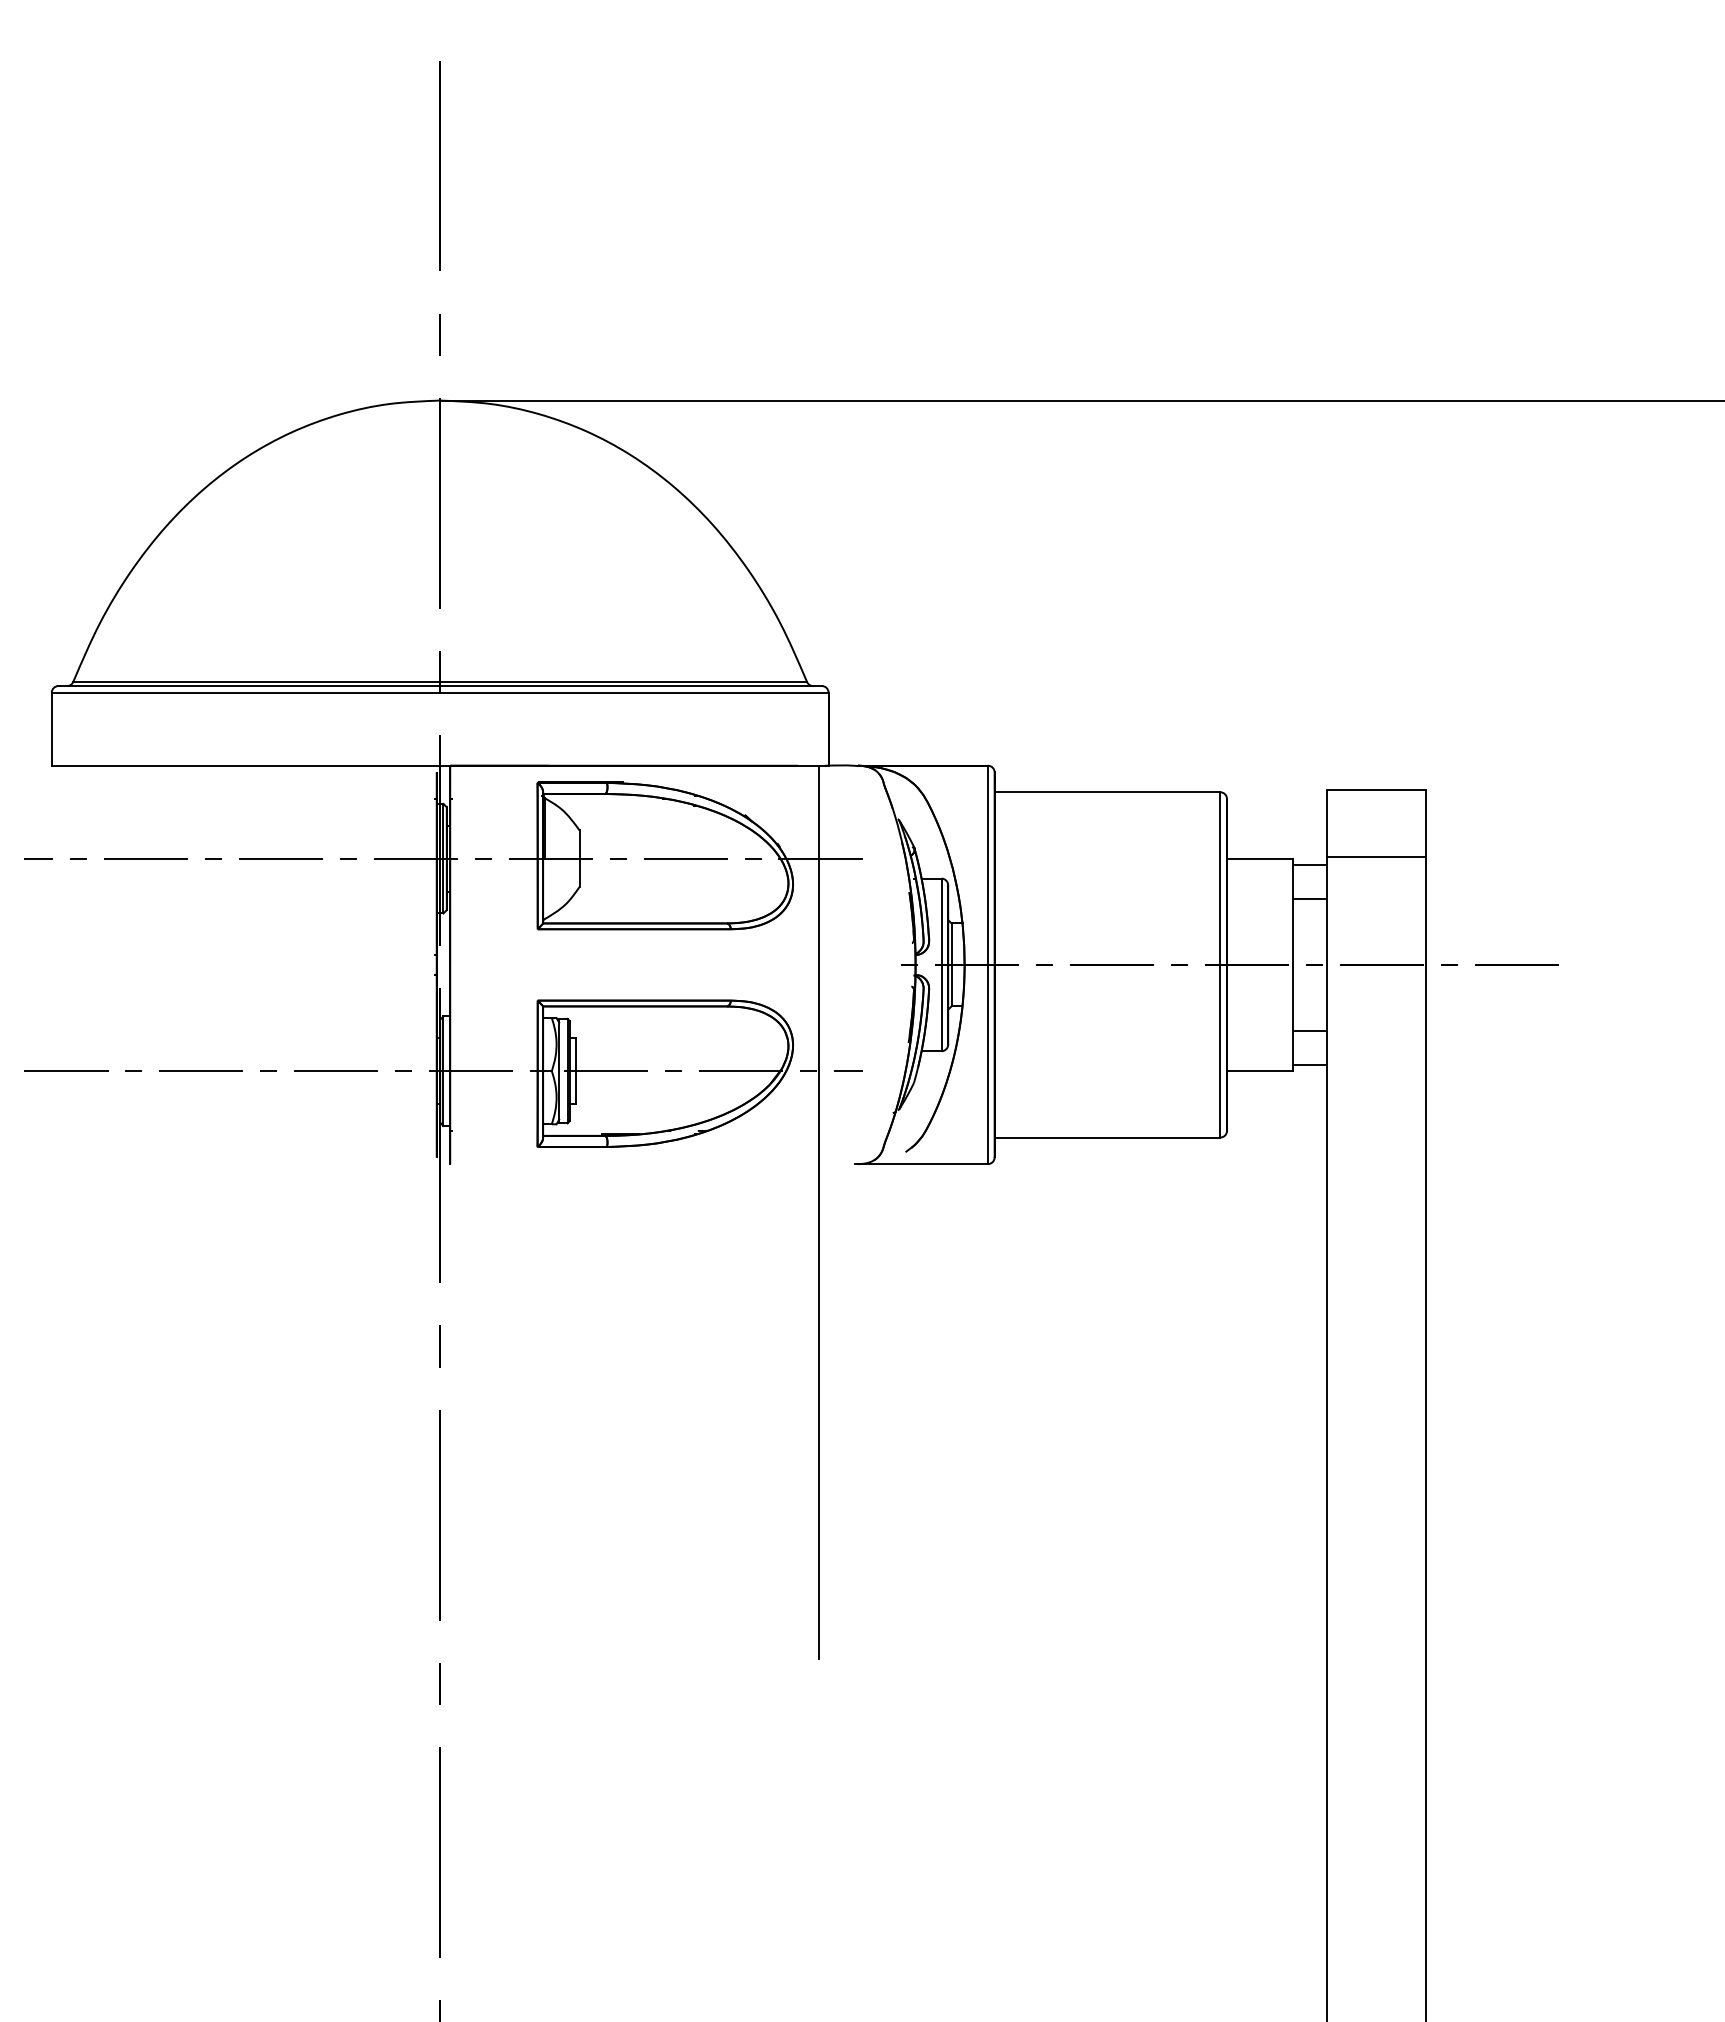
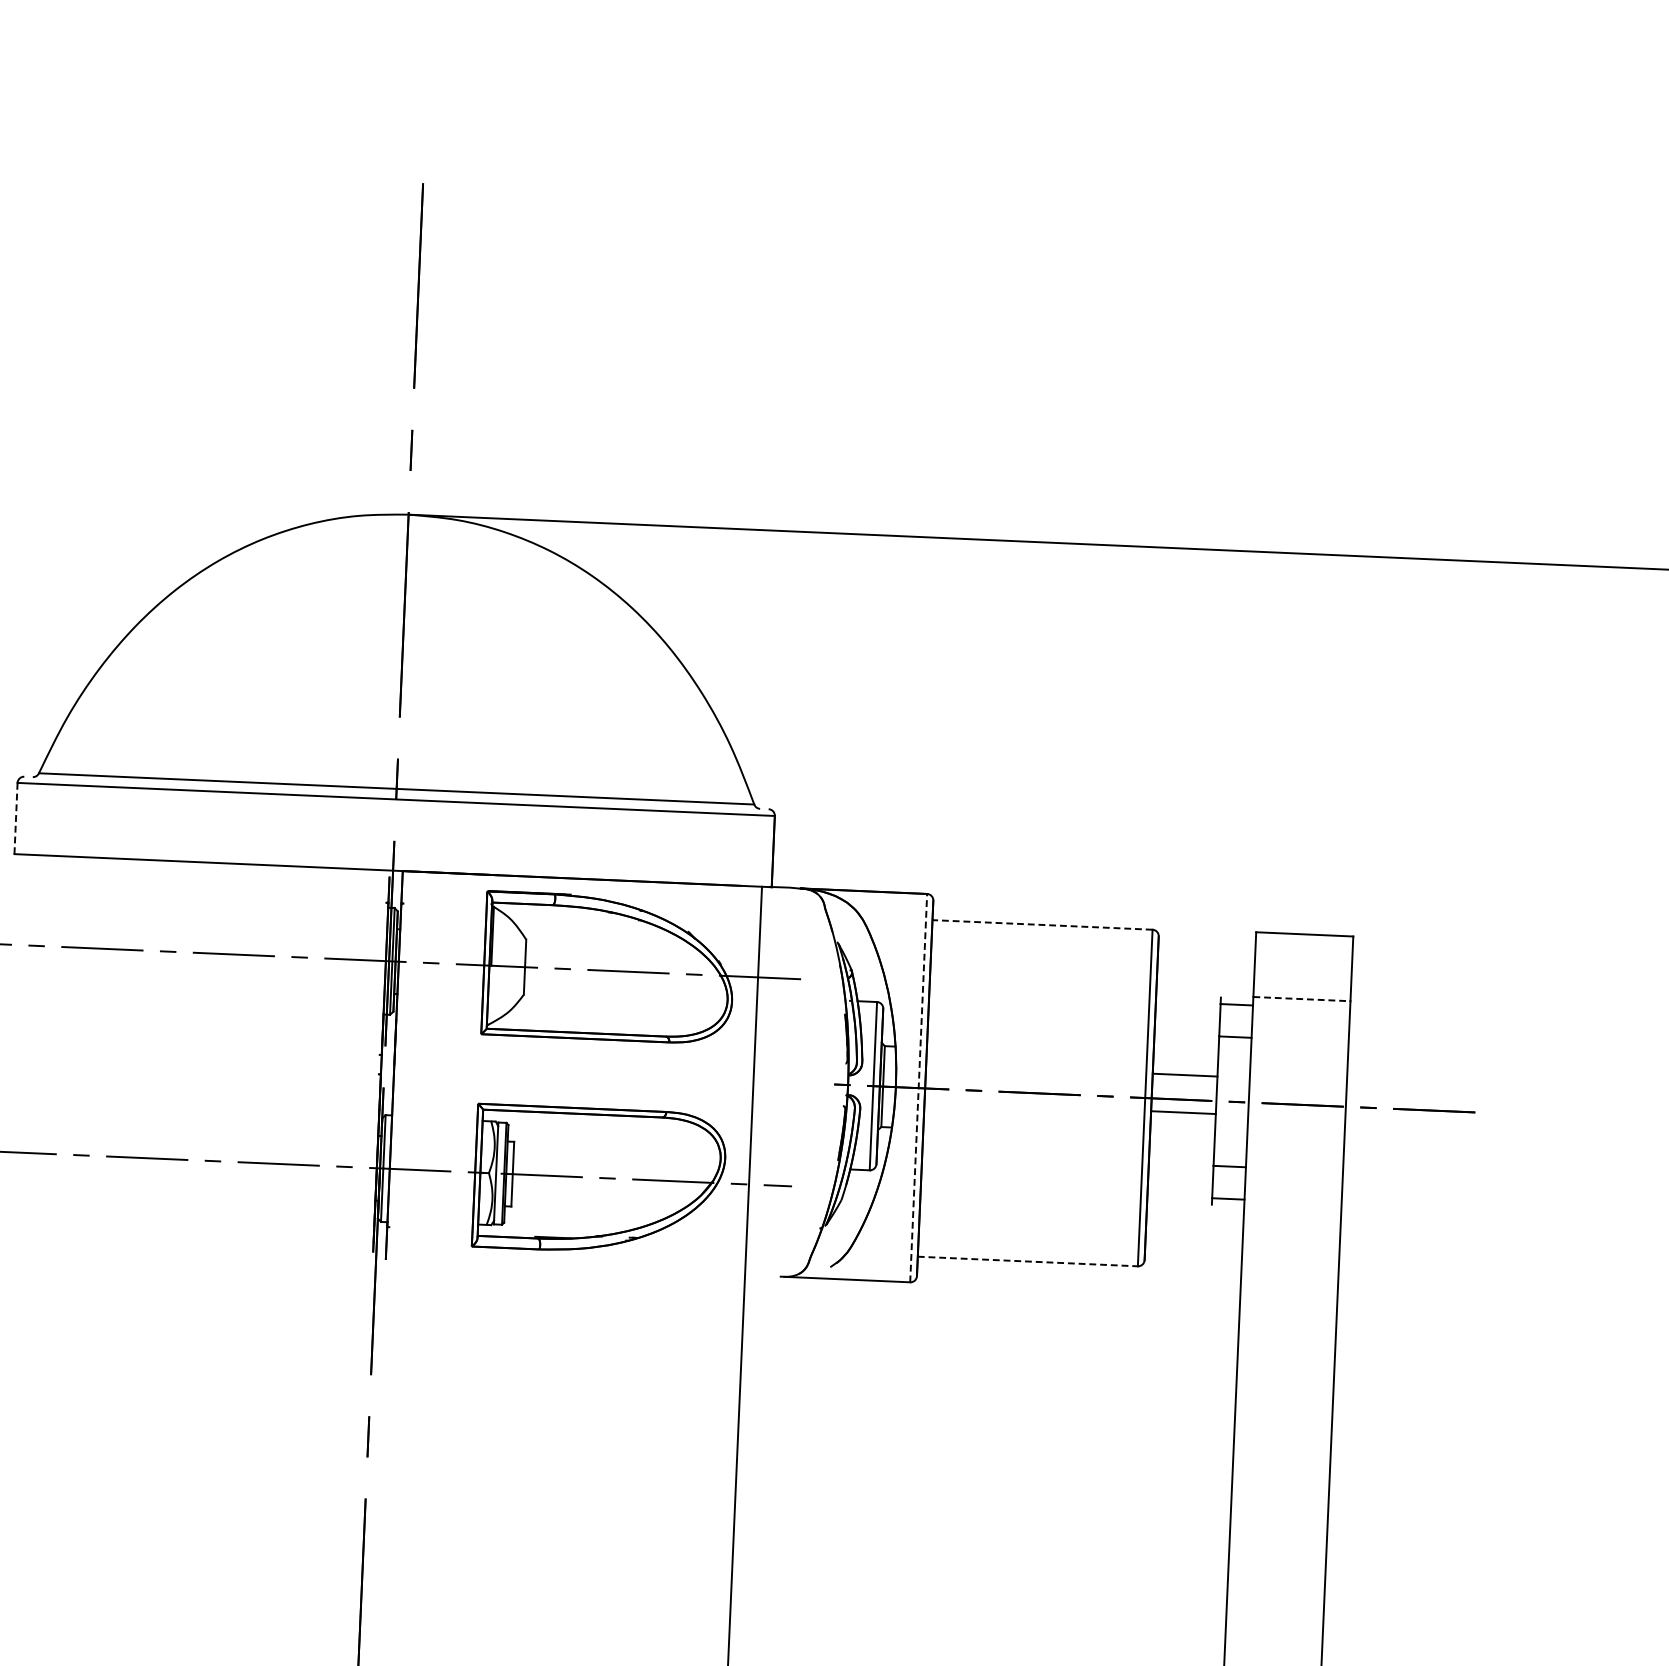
line: (439, 686) -> (395, 793), removed
line: (51, 729) -> (15, 818), solid -> dashed
line: (1107, 792) -> (1042, 925), solid -> dashed
line: (1376, 856) -> (1302, 998), solid -> dashed
line: (1260, 858) -> (1185, 1074), moved
line: (988, 964) -> (919, 1087), solid -> dashed
line: (1260, 1071) -> (1183, 1112), moved
line: (1107, 1137) -> (1027, 1261), solid -> dashed

